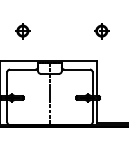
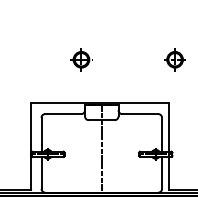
part: (22, 30) -> (81, 59), moved

